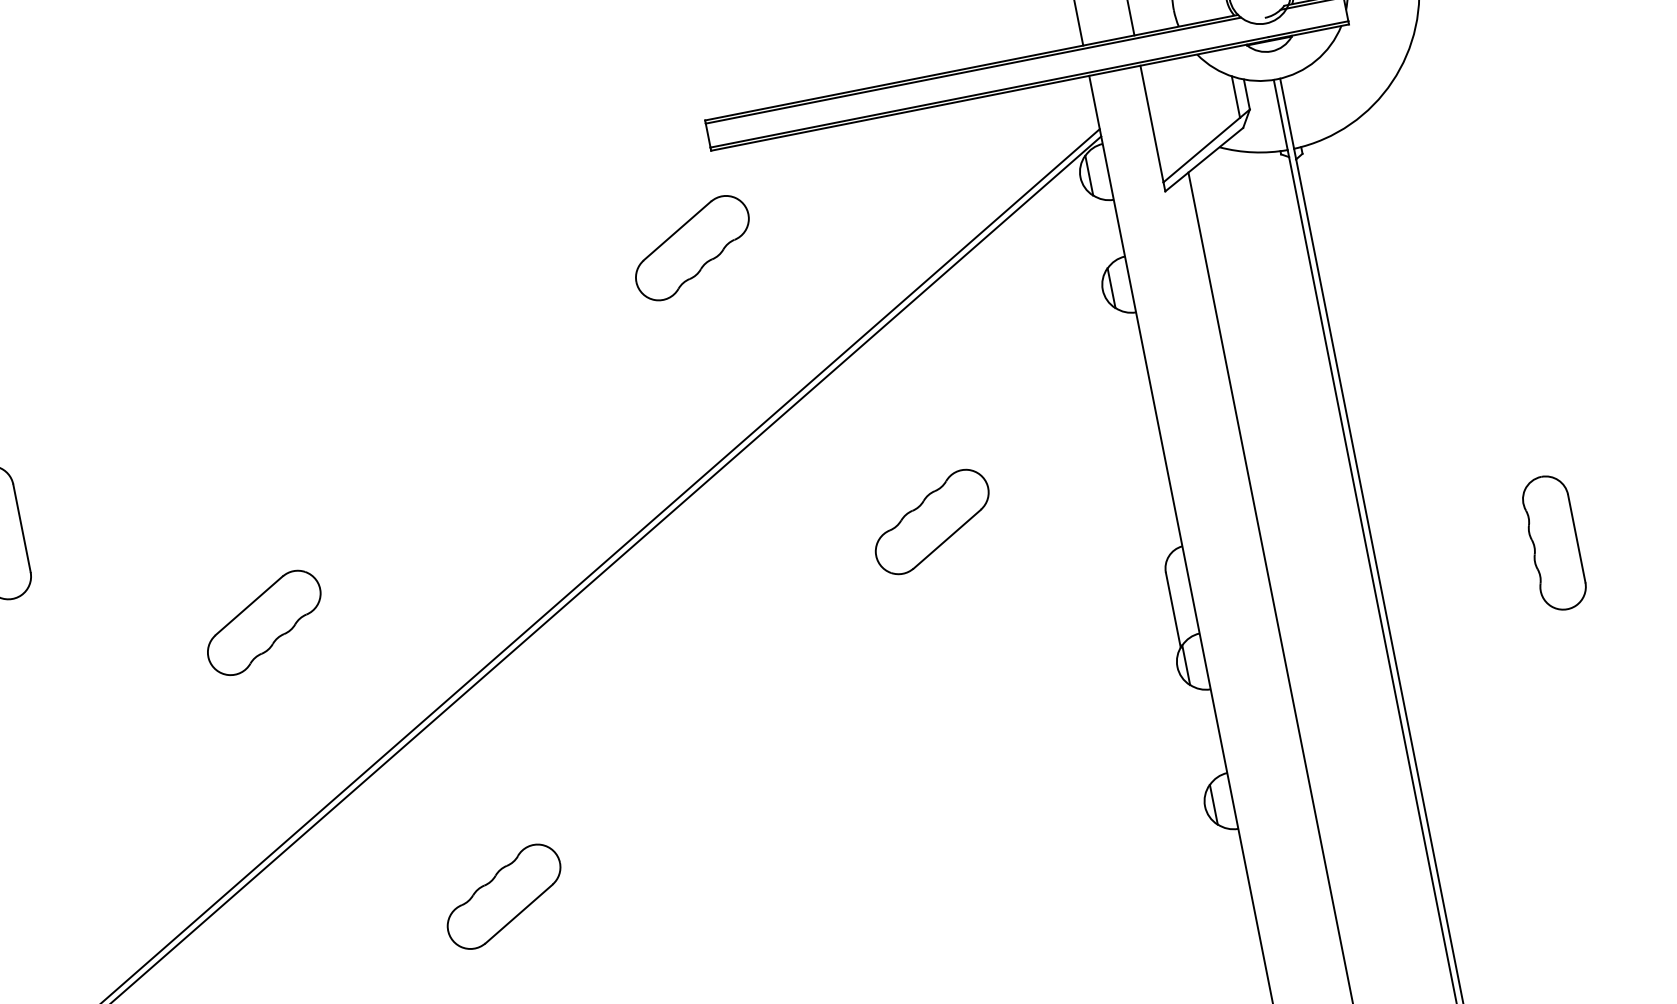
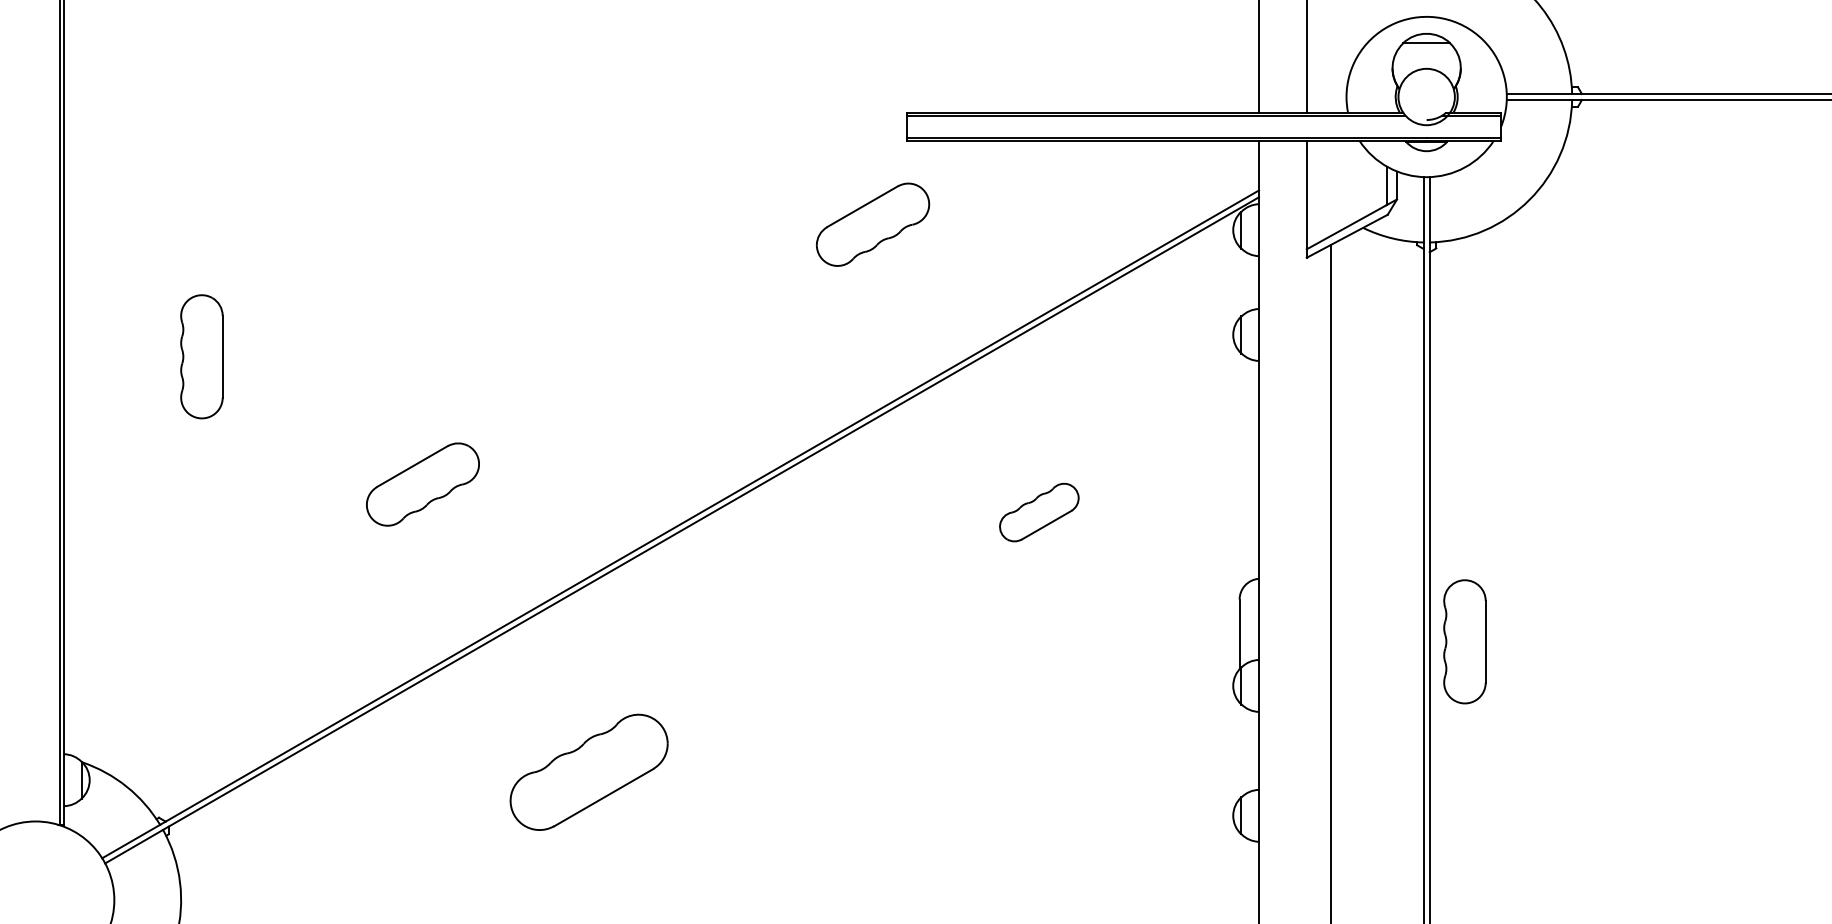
part: (932, 521) -> (1039, 512), size x0.7
part: (1553, 542) -> (1464, 641), moved
part: (504, 896) -> (589, 772), size x1.4

